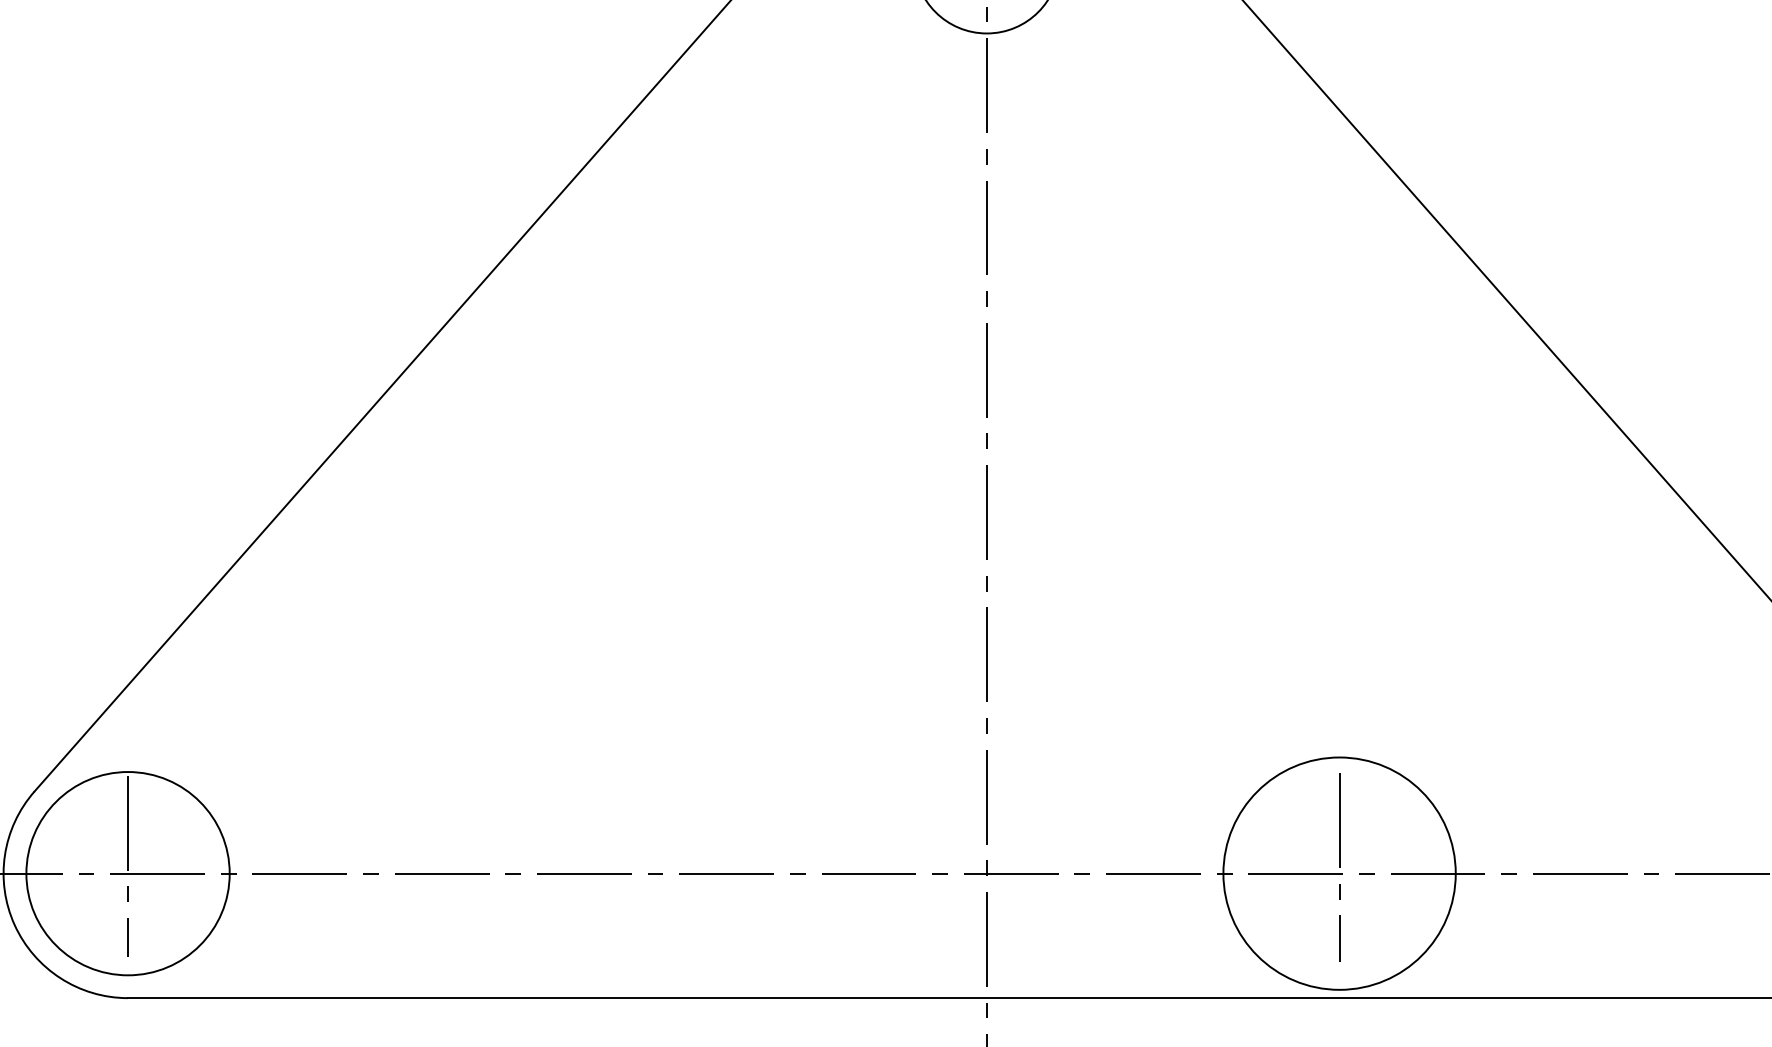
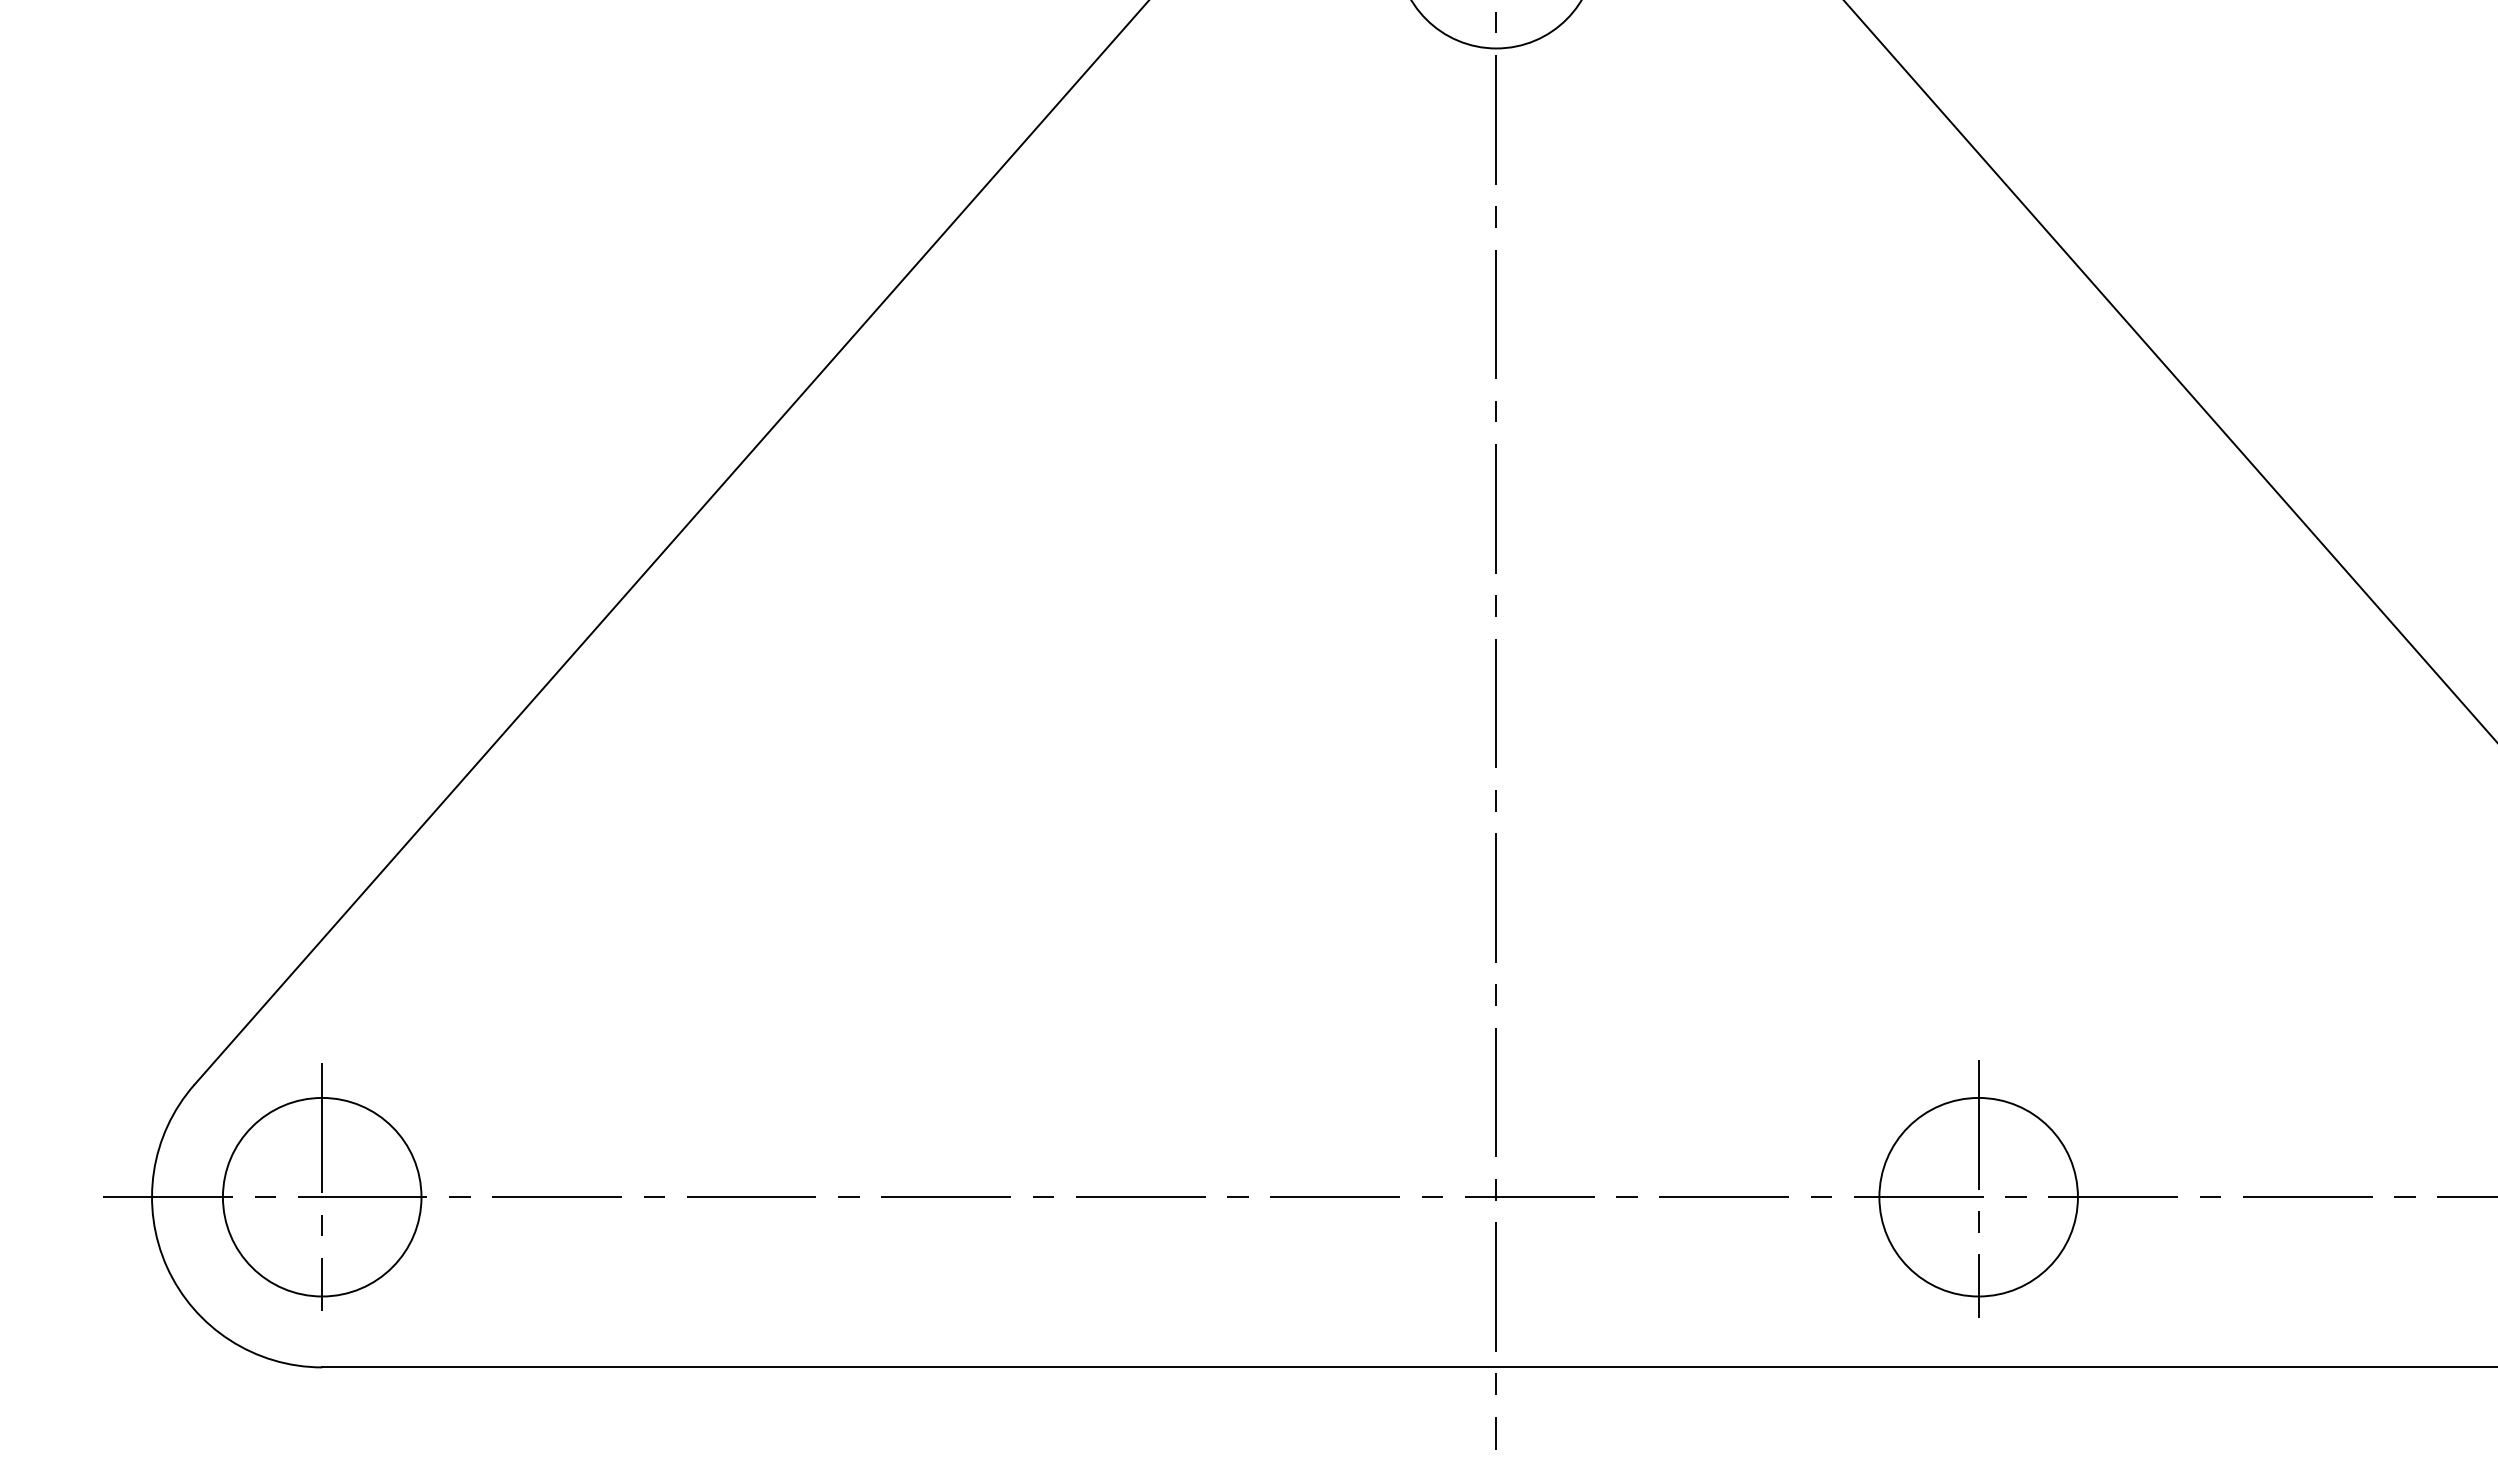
circle: (127, 873) -> (321, 1196), size x0.71
circle: (1339, 873) -> (1978, 1196), size x0.62

